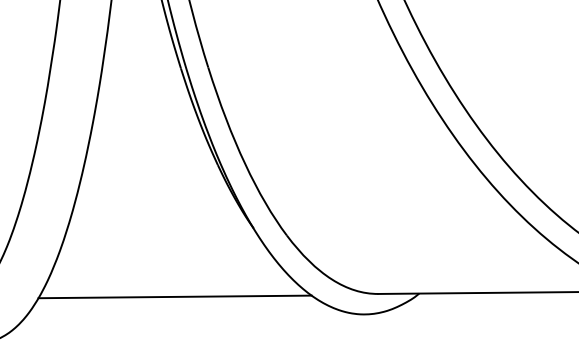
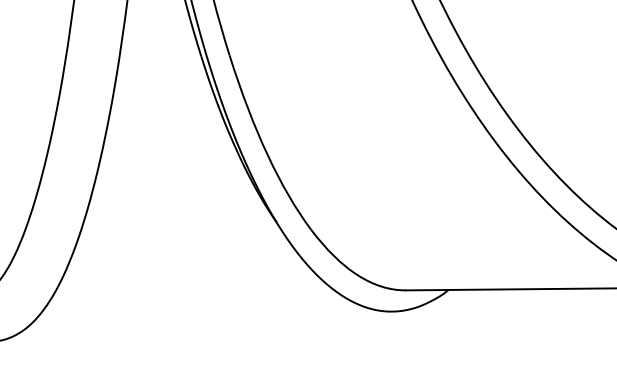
line: (174, 296) -> (194, 293), removed

